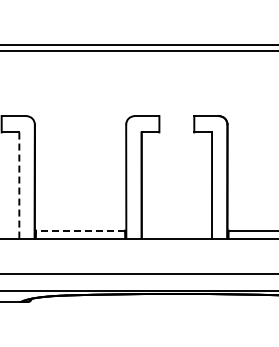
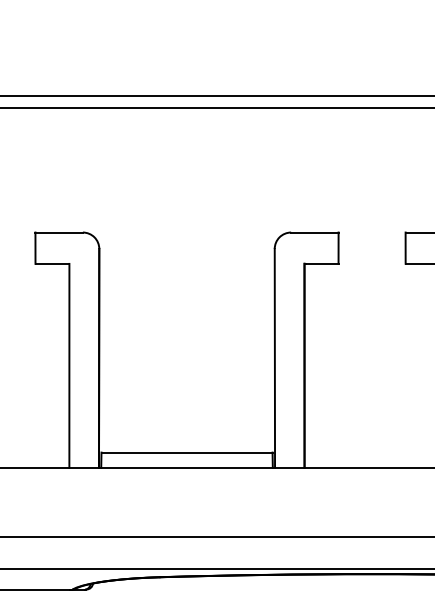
line: (19, 185) -> (69, 365), dashed -> solid
line: (80, 230) -> (186, 452), dashed -> solid

